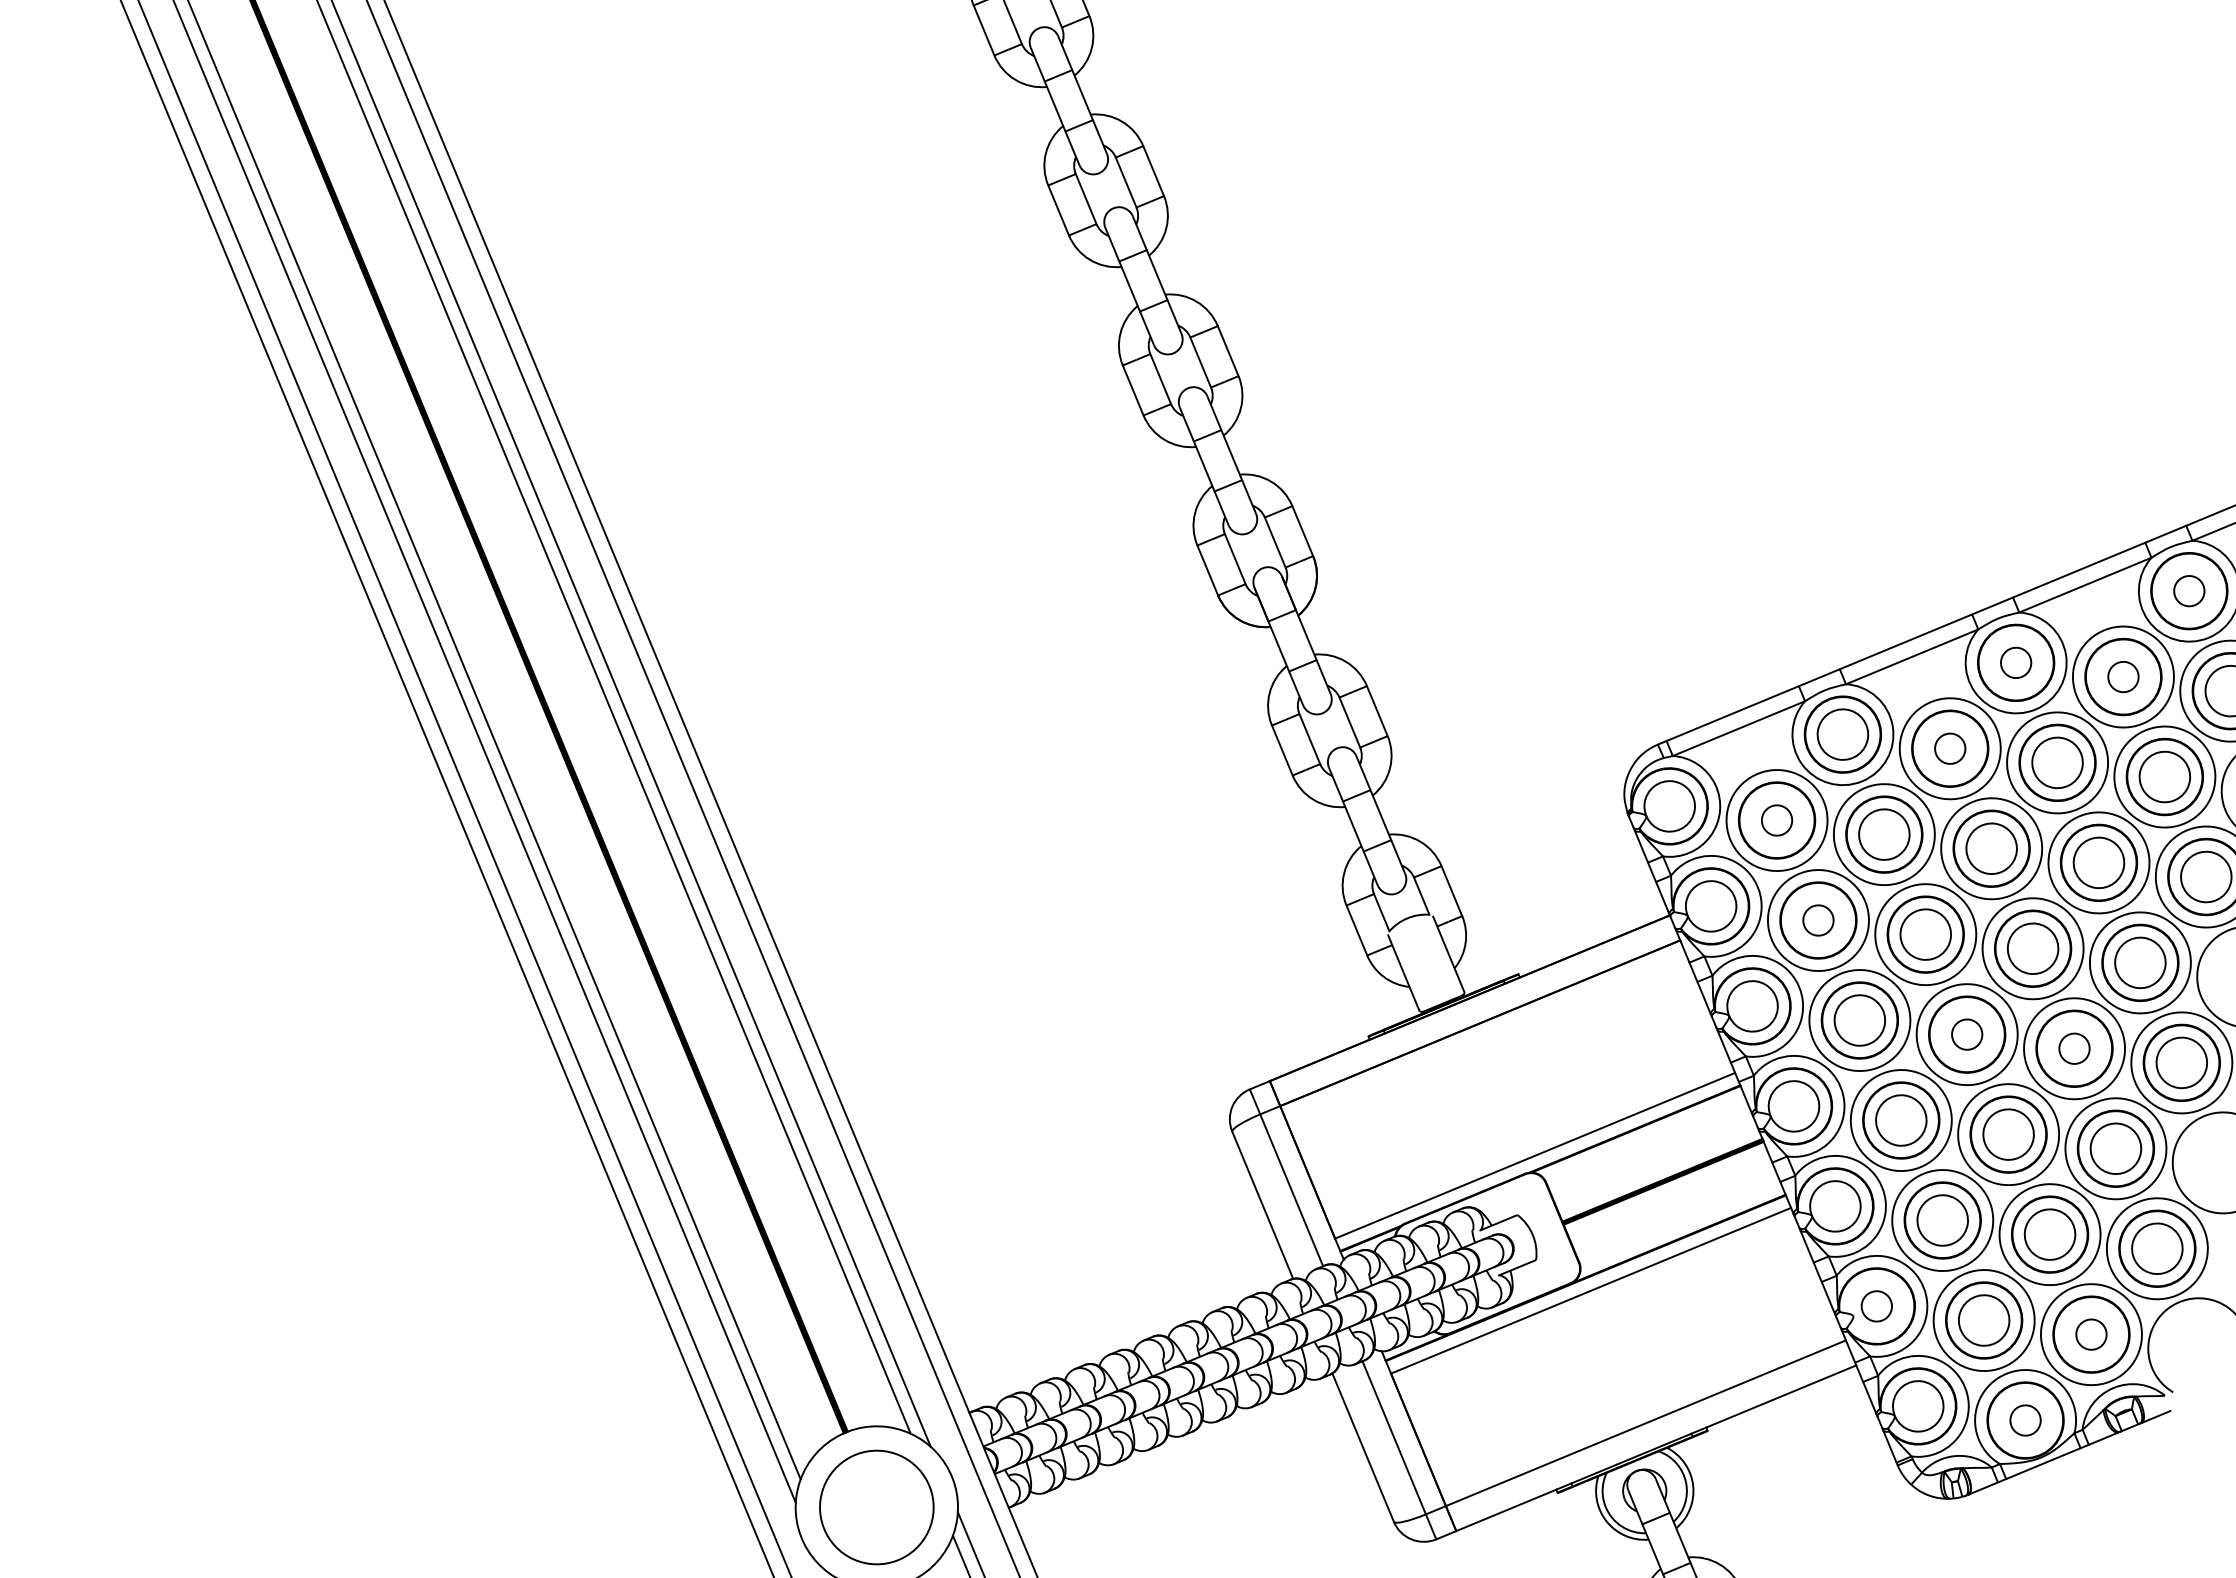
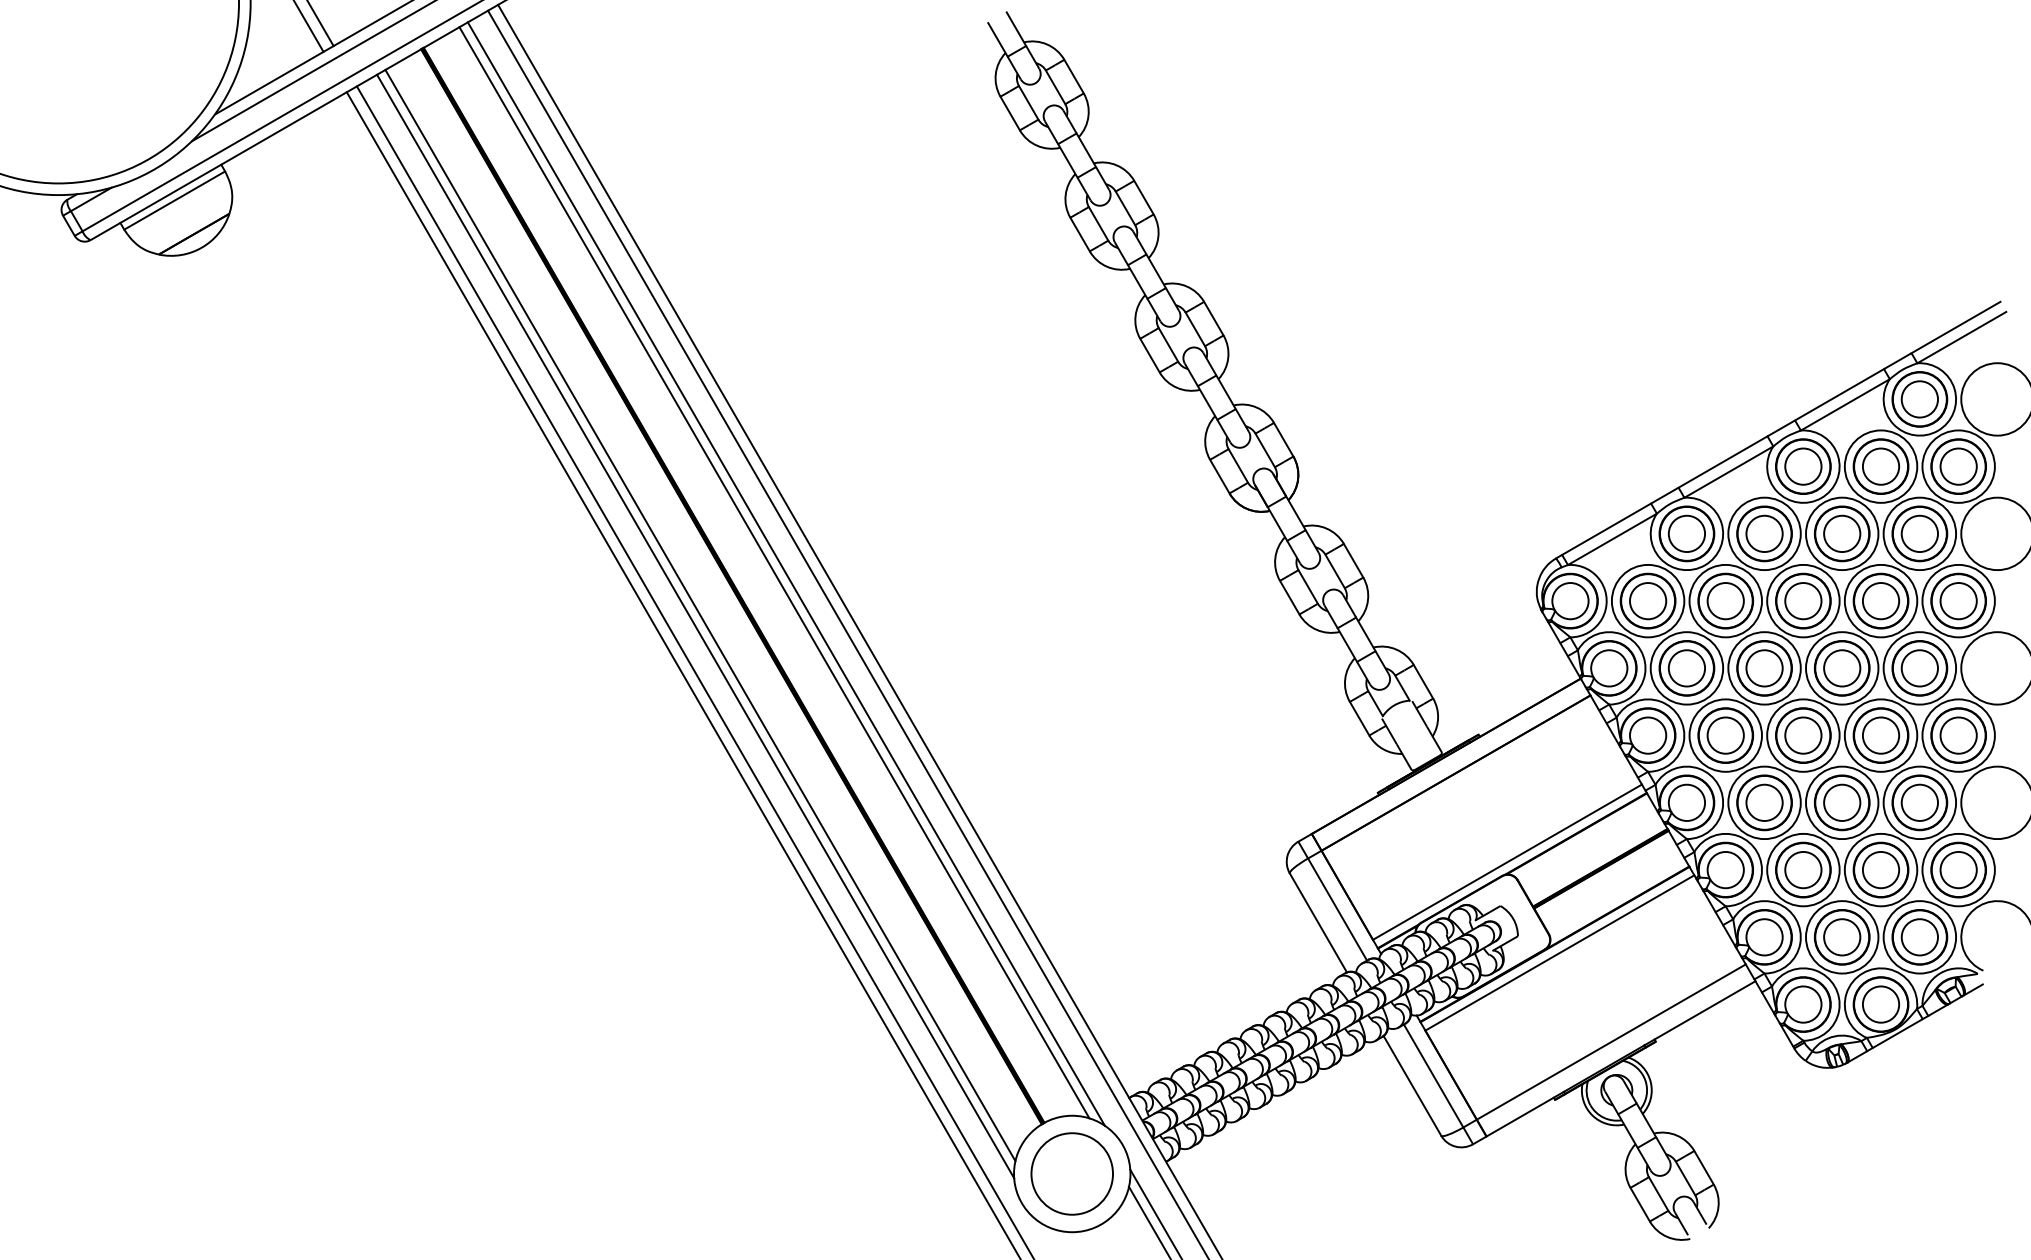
circle: (2188, 591) -> (1919, 399), size x1.67
circle: (2016, 662) -> (1803, 466), size x1.67
circle: (2122, 676) -> (1880, 466), size x1.67
circle: (1950, 748) -> (1764, 533), size x1.67
circle: (1776, 820) -> (1647, 601), size x1.67
circle: (1817, 920) -> (1686, 668), size x1.67
circle: (1967, 1034) -> (1803, 735), size x1.67
circle: (2073, 1048) -> (1880, 735), size x1.67
circle: (1876, 1306) -> (1764, 937), size x1.67
circle: (2090, 1334) -> (1919, 937), size x1.67
circle: (2024, 1420) -> (1880, 1004), size x1.67

